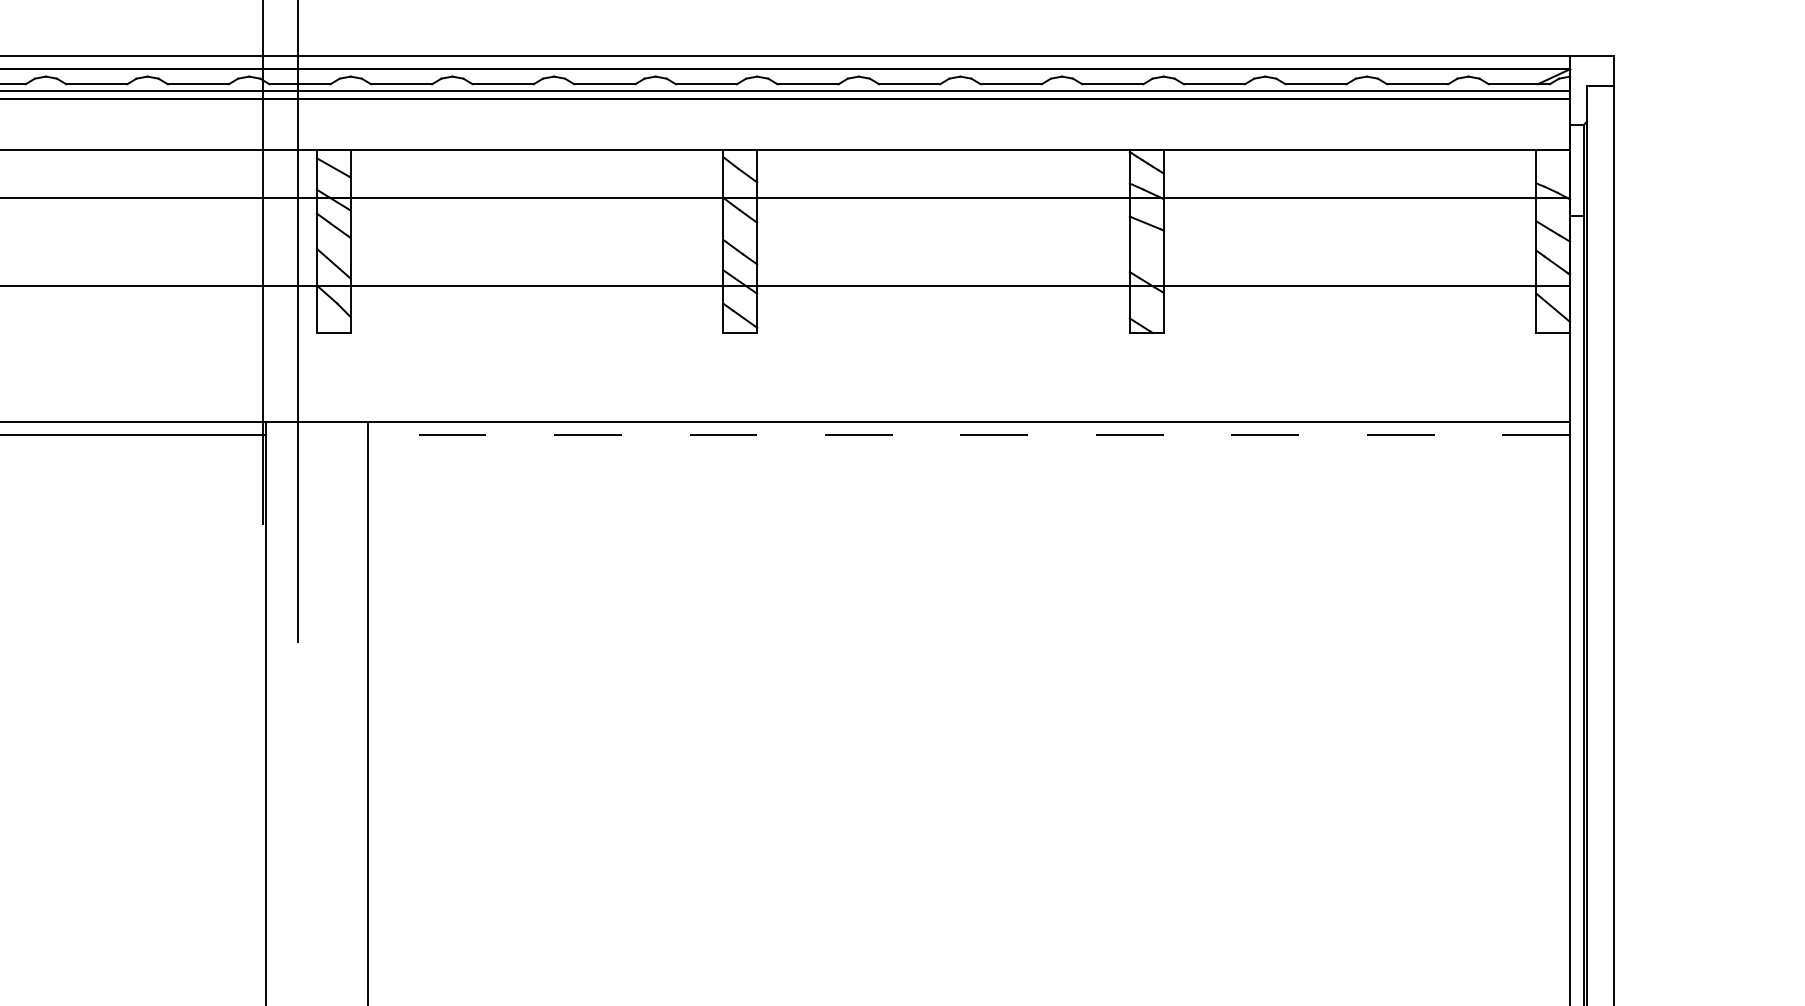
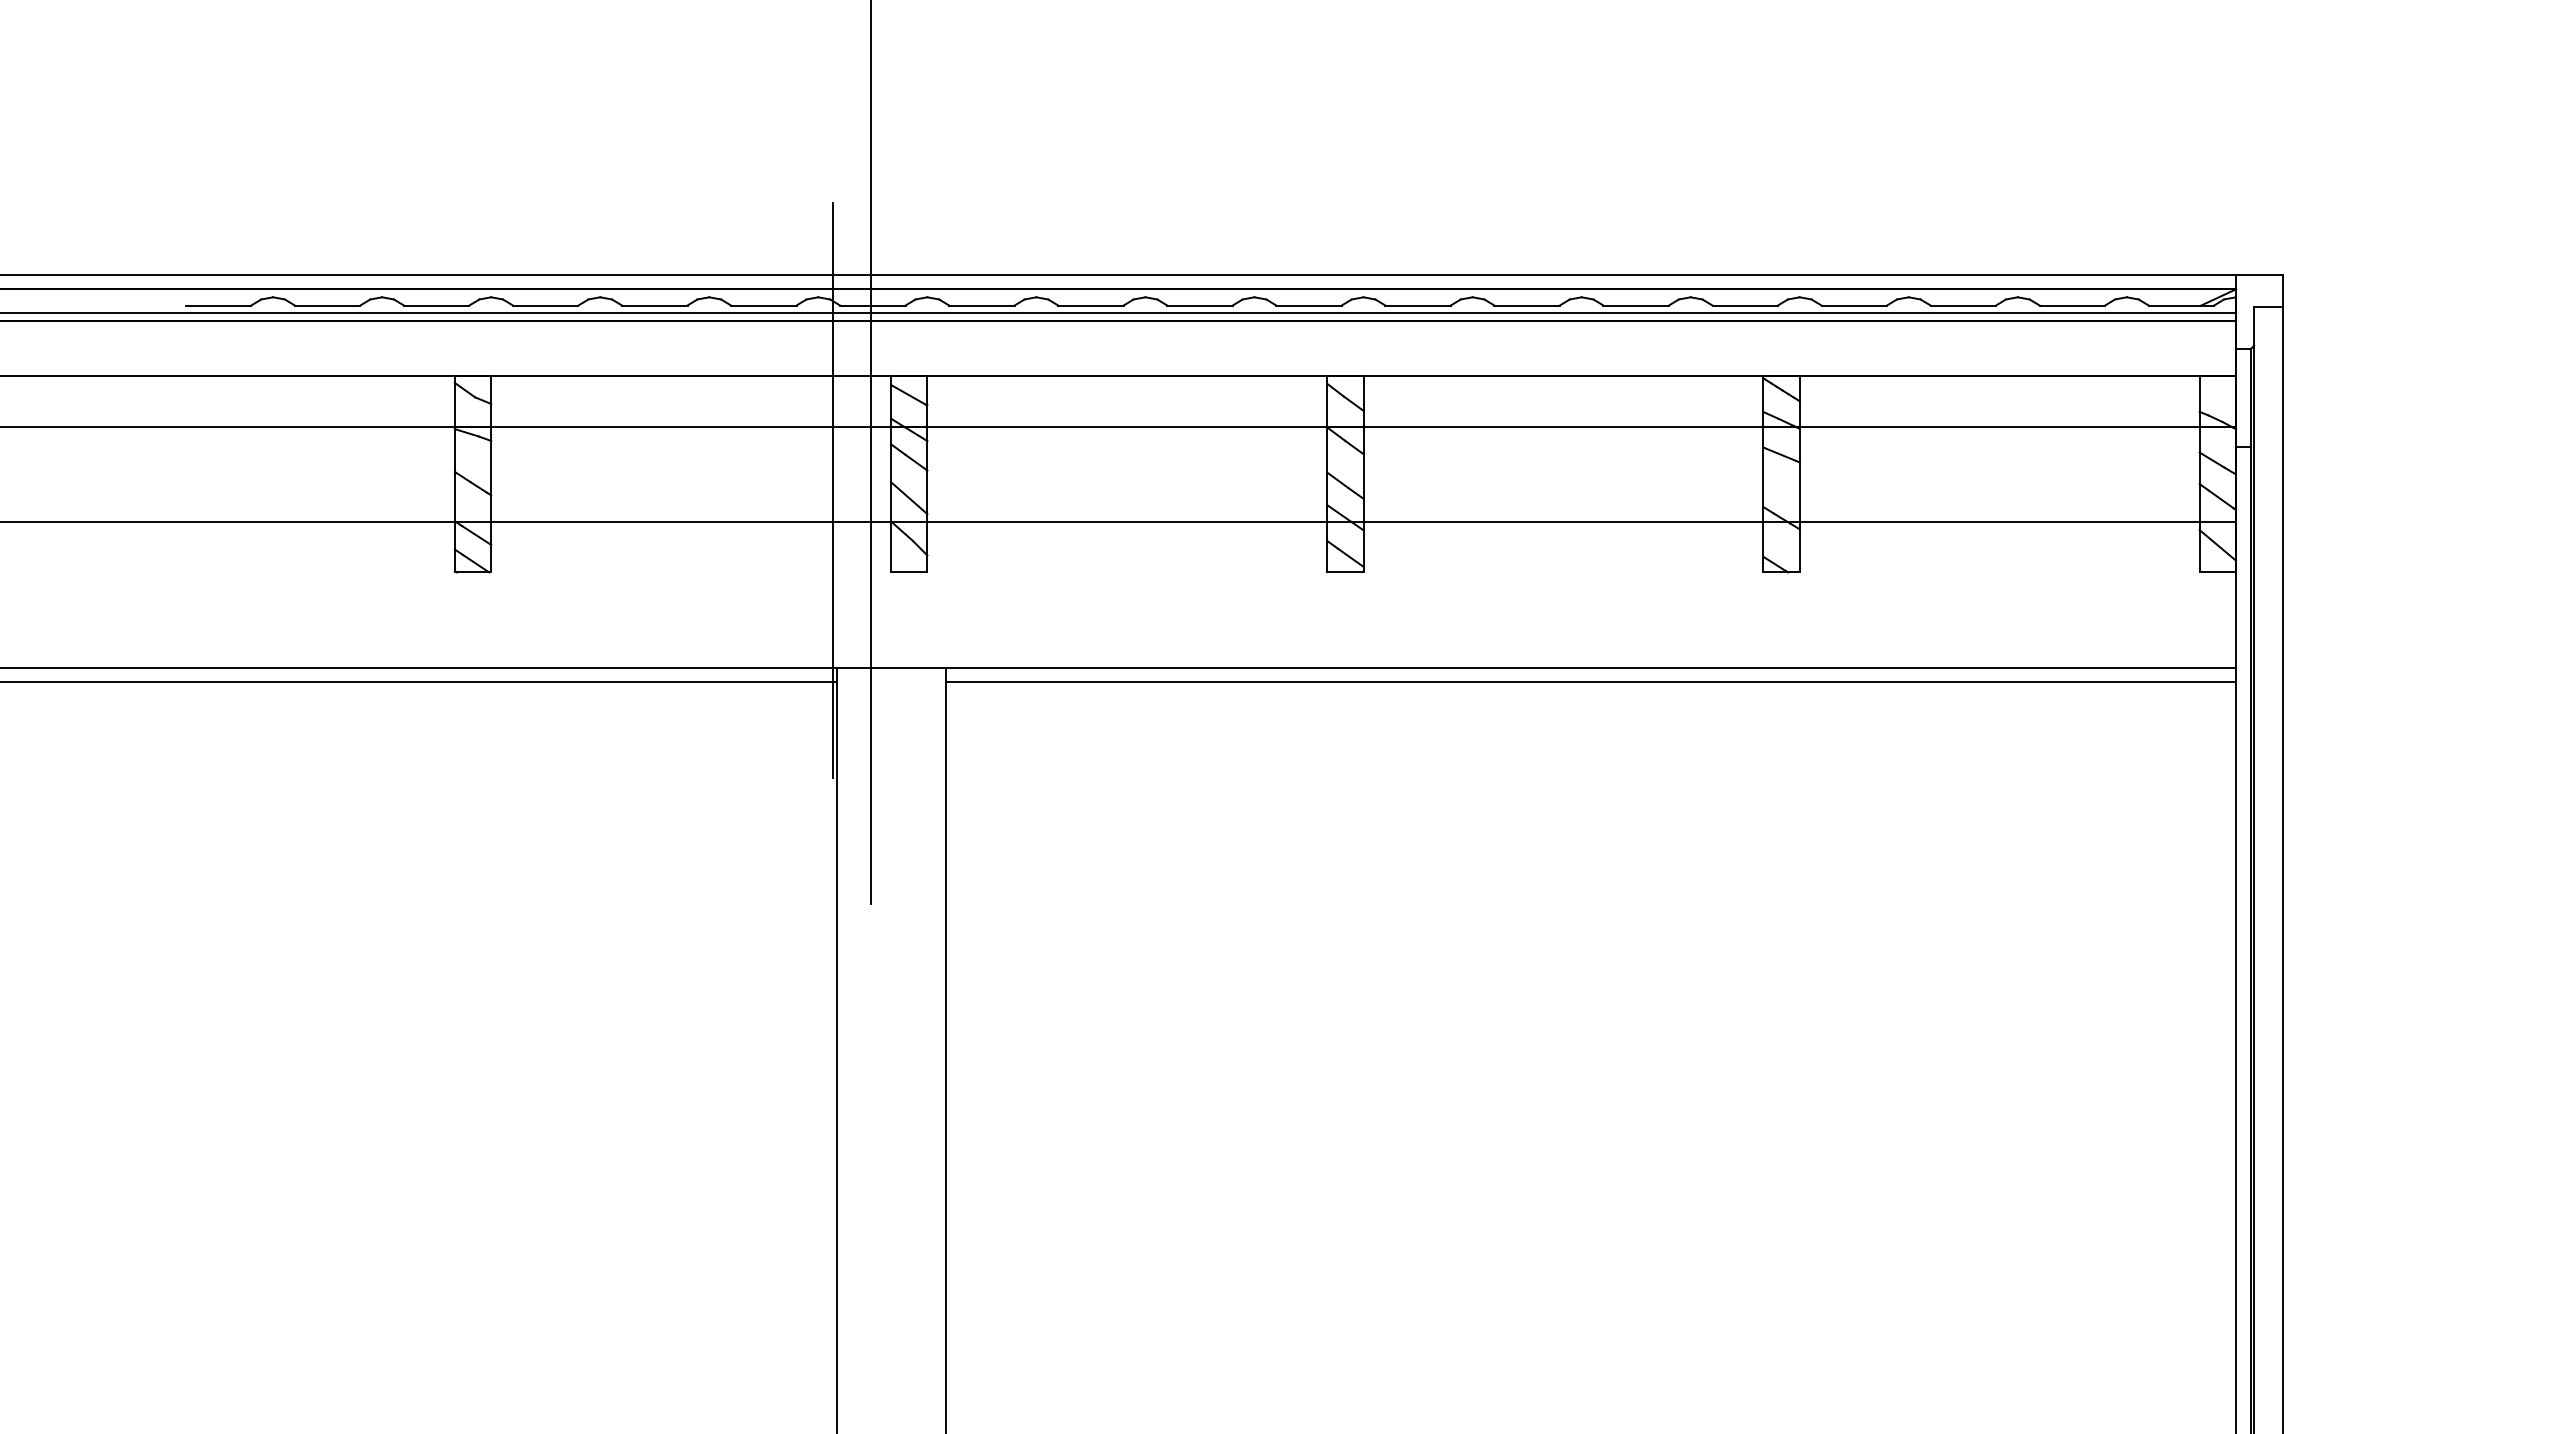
line: (968, 435) -> (1590, 682), dashed -> solid

